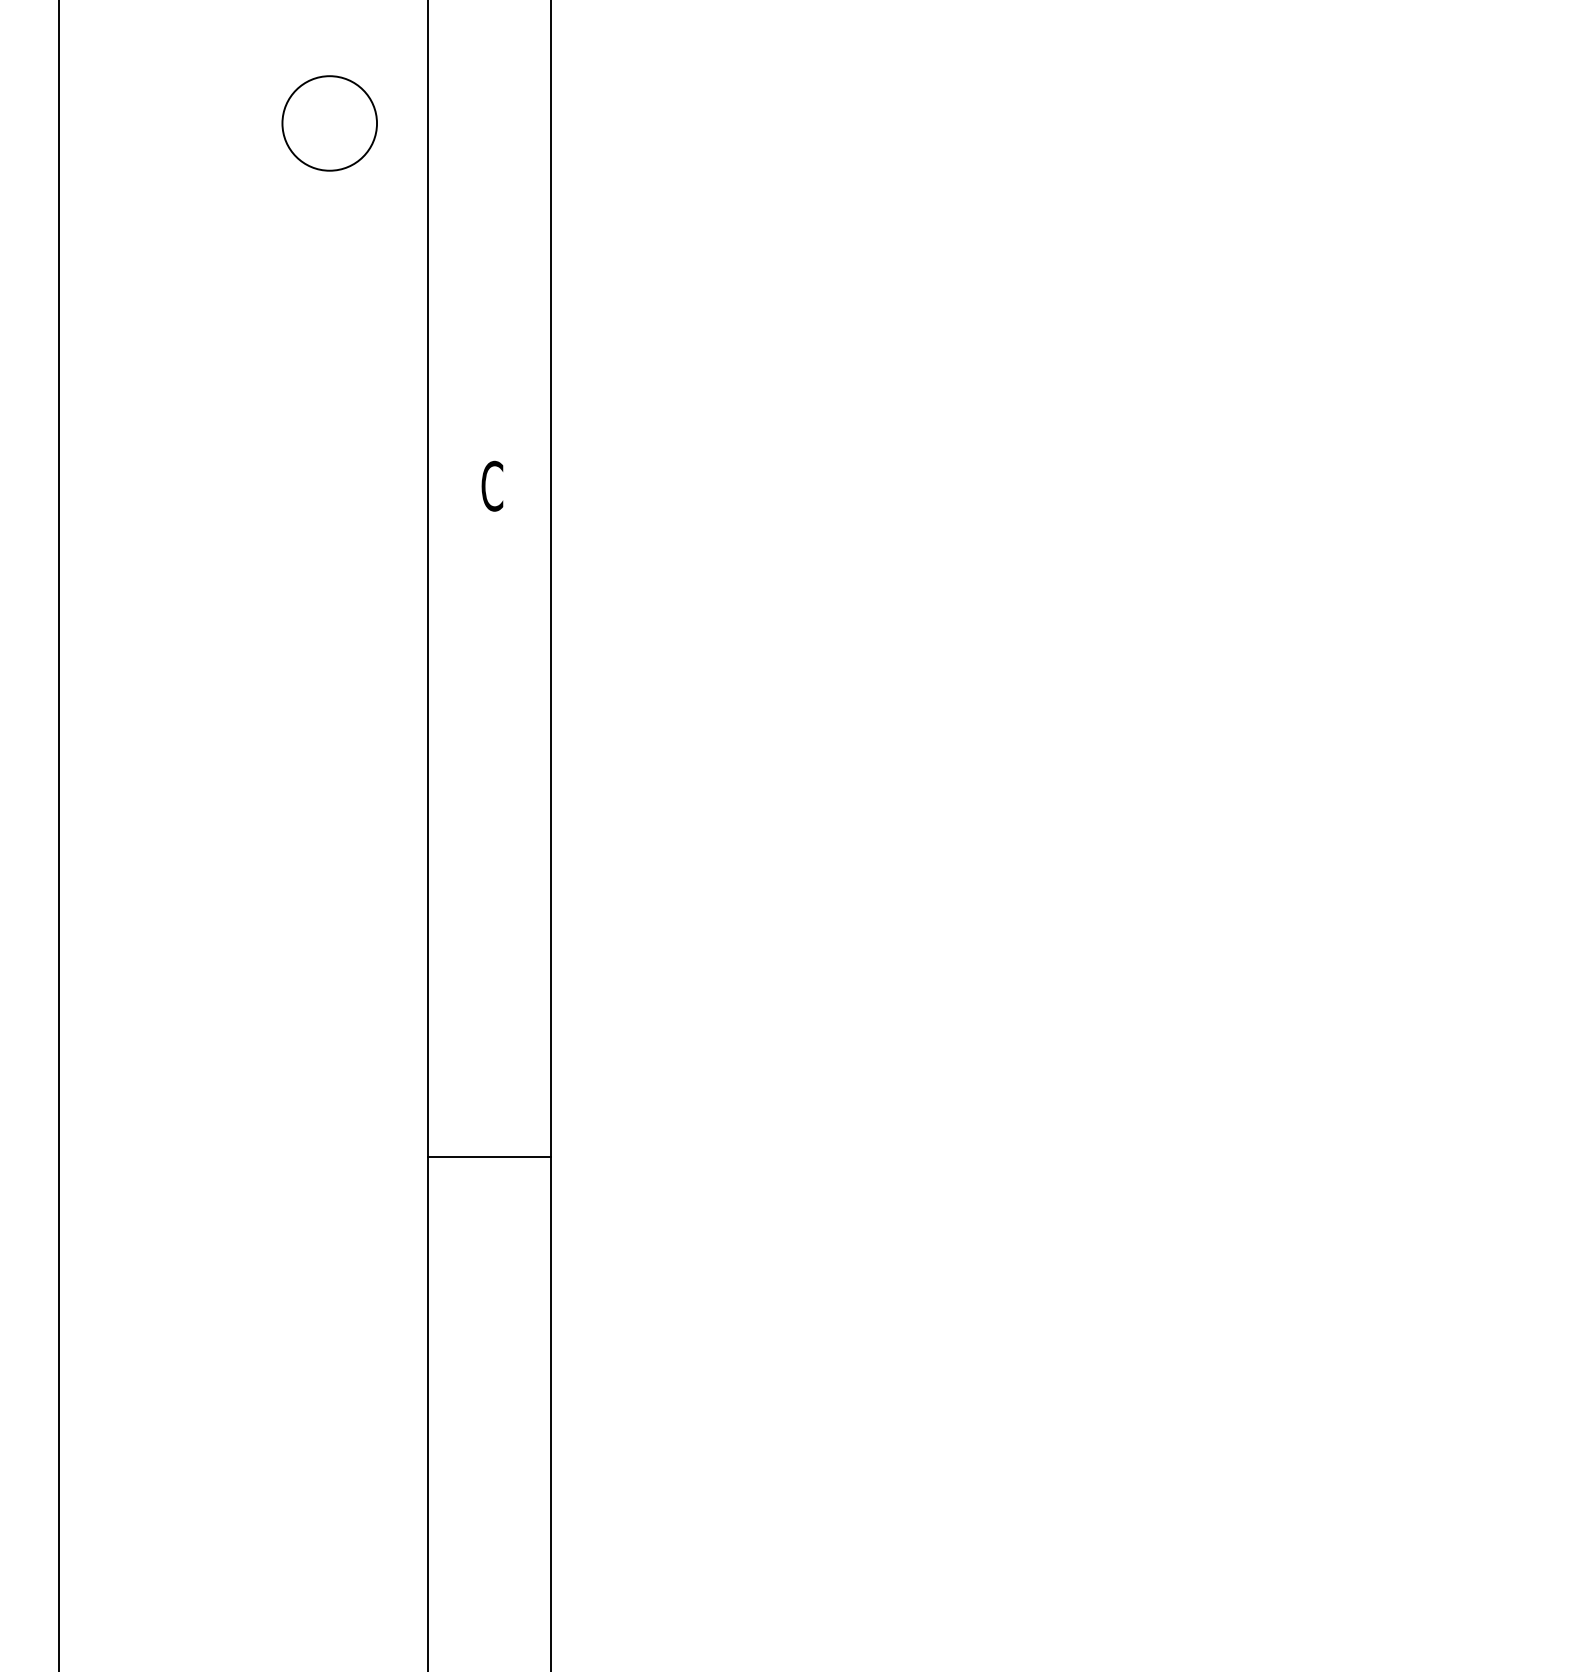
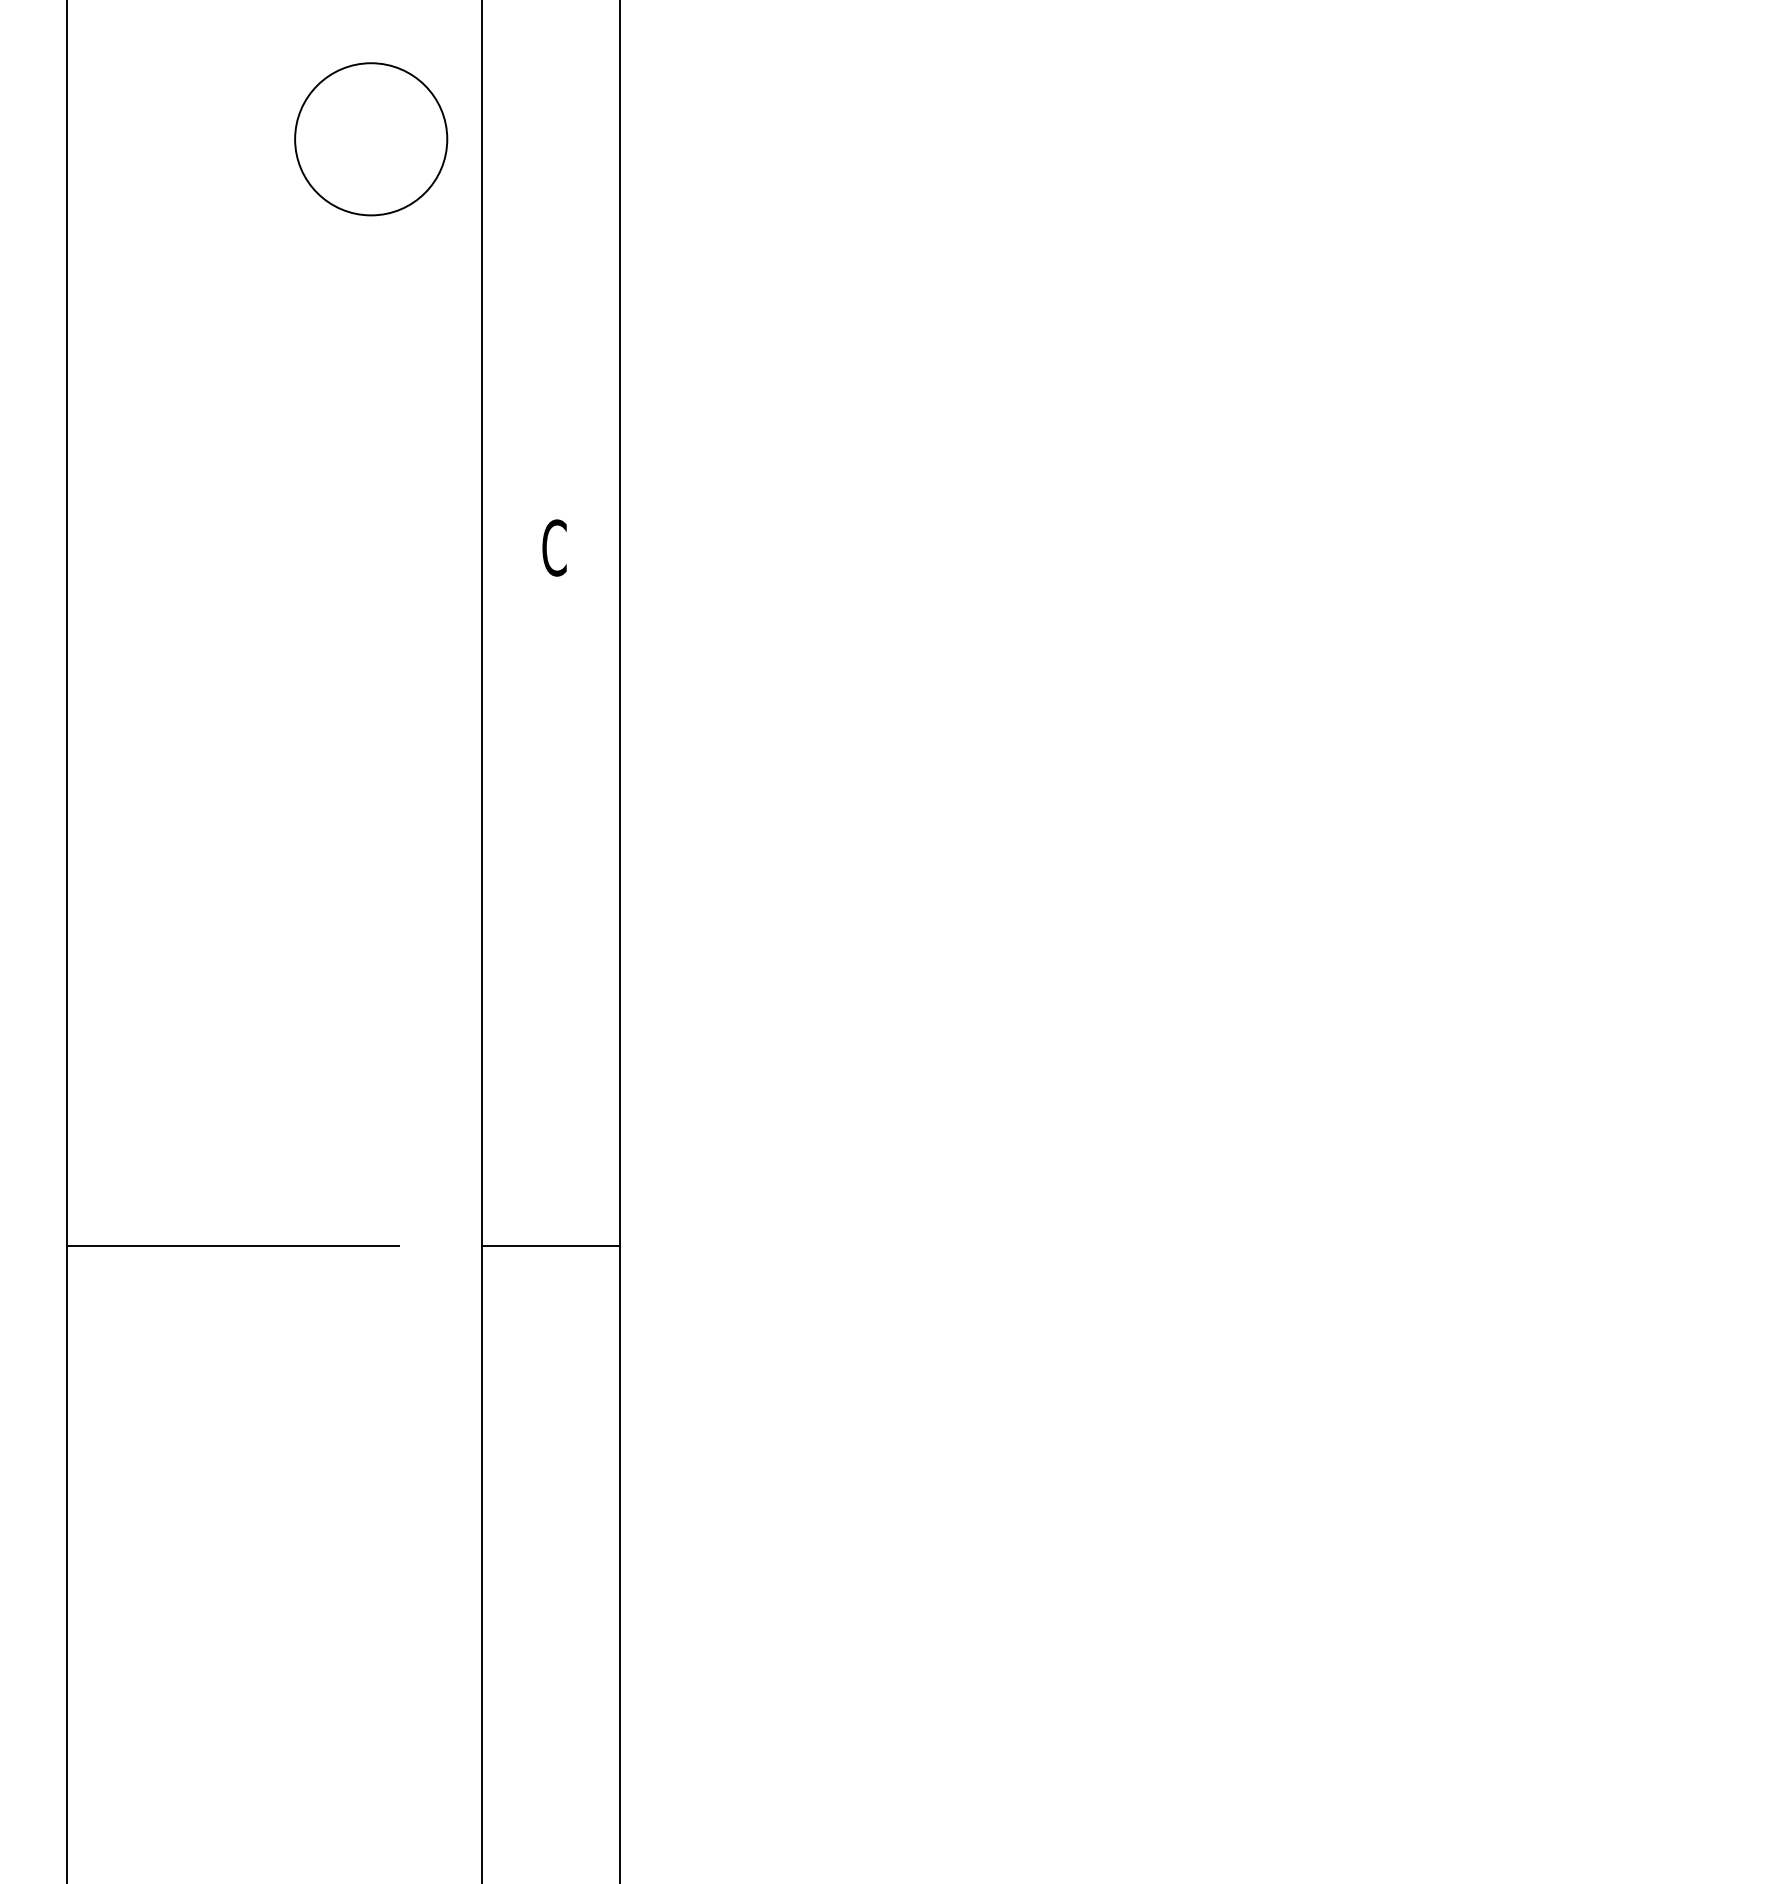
circle: (329, 123) -> (371, 139), size x1.43
line: (206, 1105) -> (232, 1245), added
line: (488, 1156) -> (550, 1245), moved

